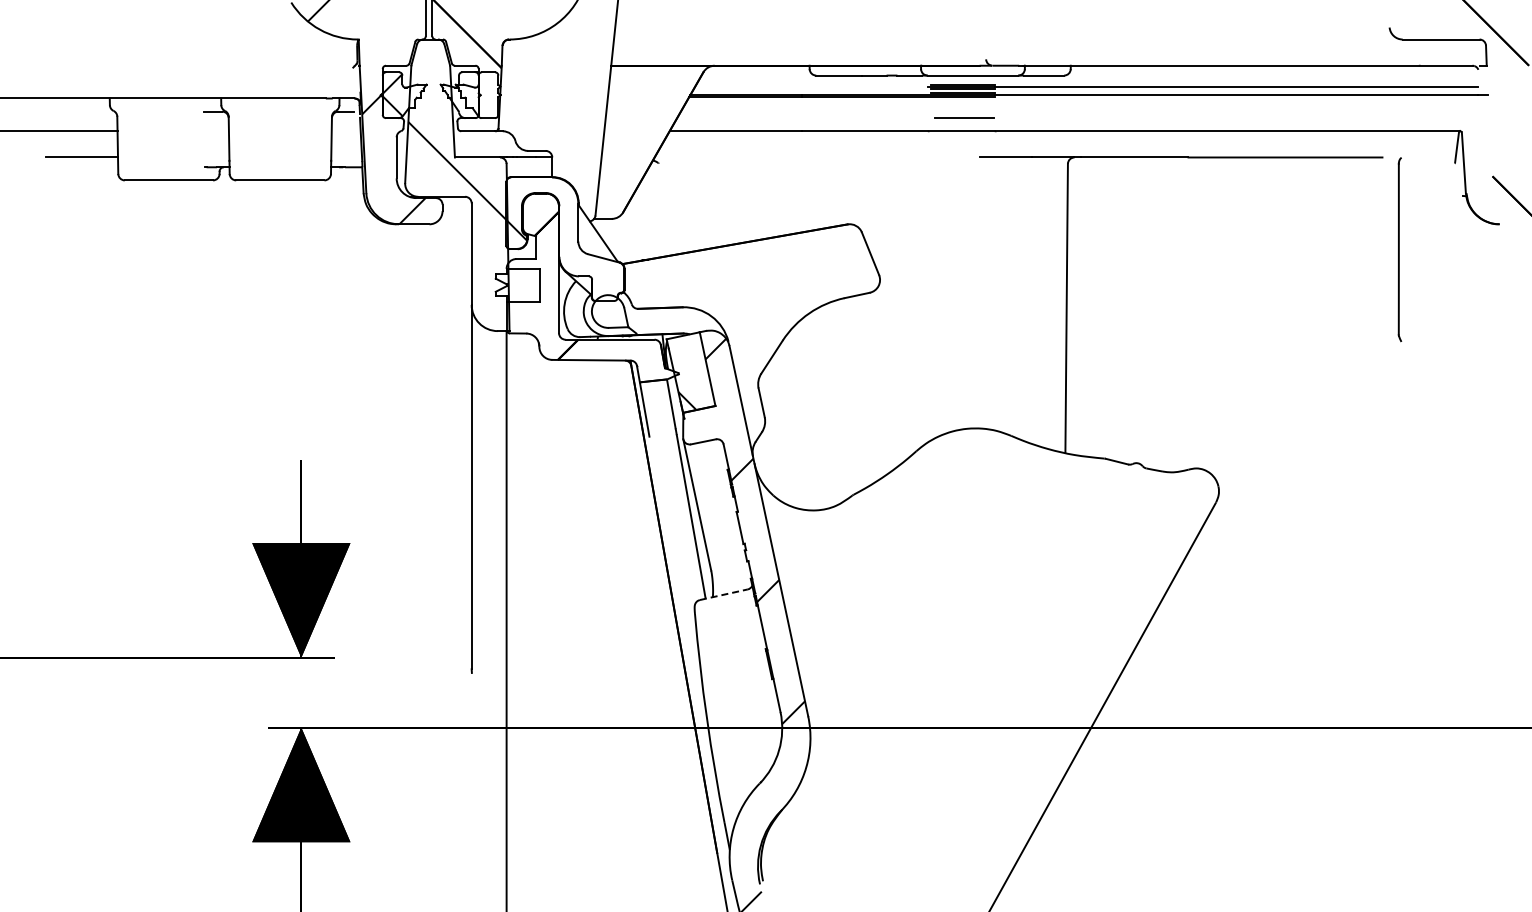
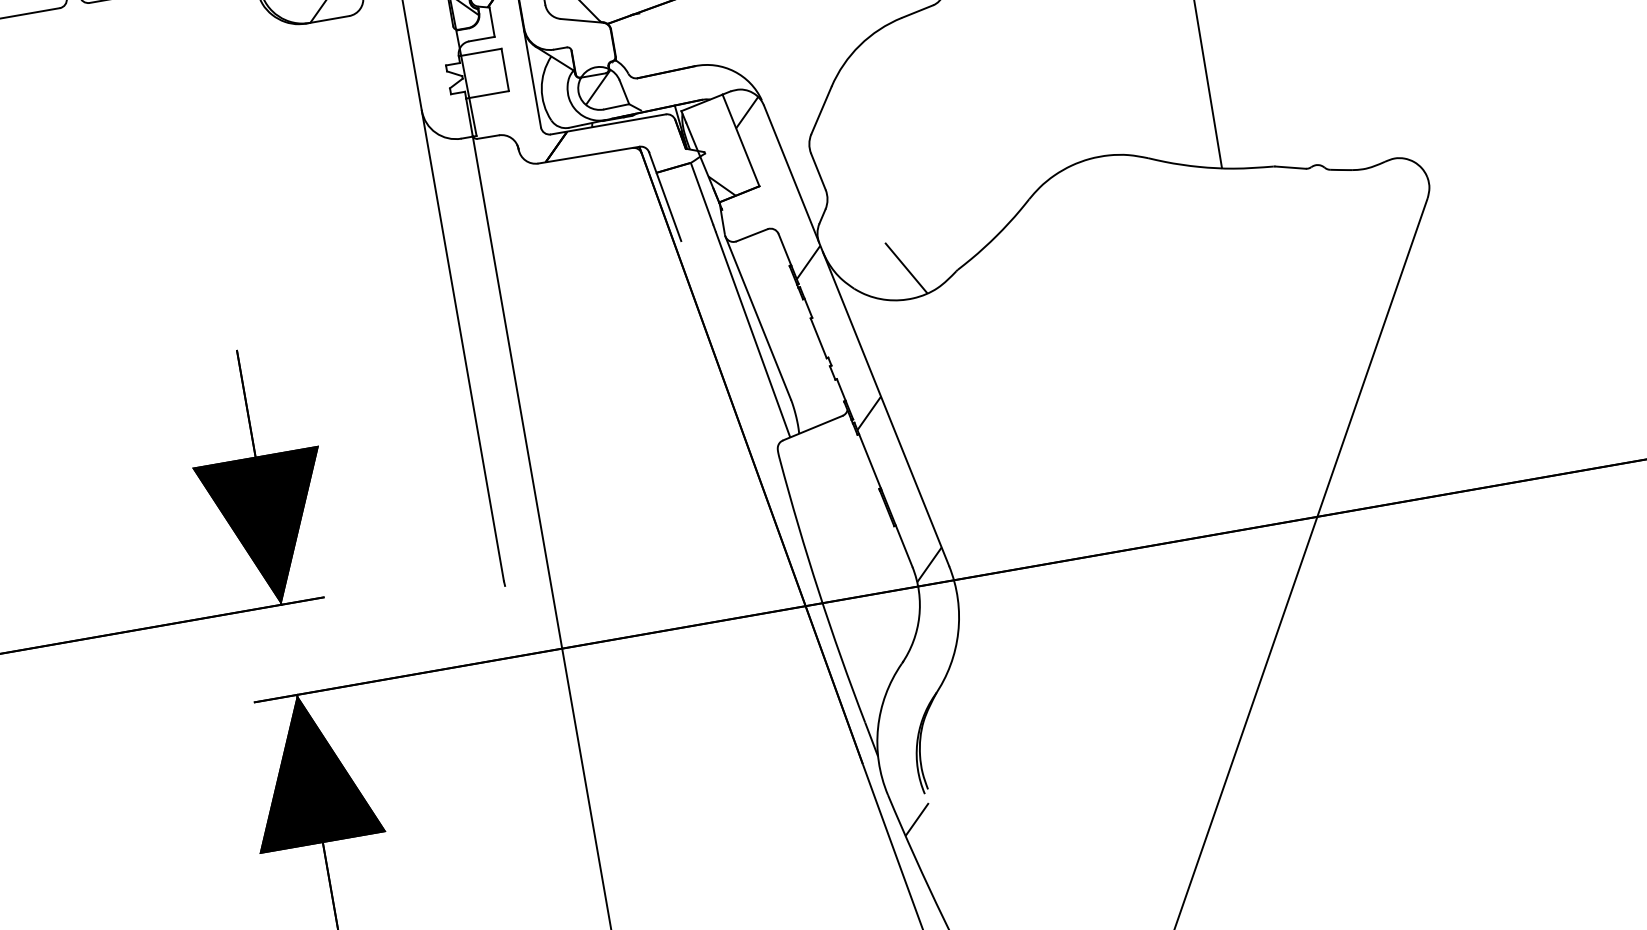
hatch: (606, 310) -> (597, 87), added
line: (814, 486) -> (905, 267), added
line: (723, 594) -> (812, 427), dashed -> solid

